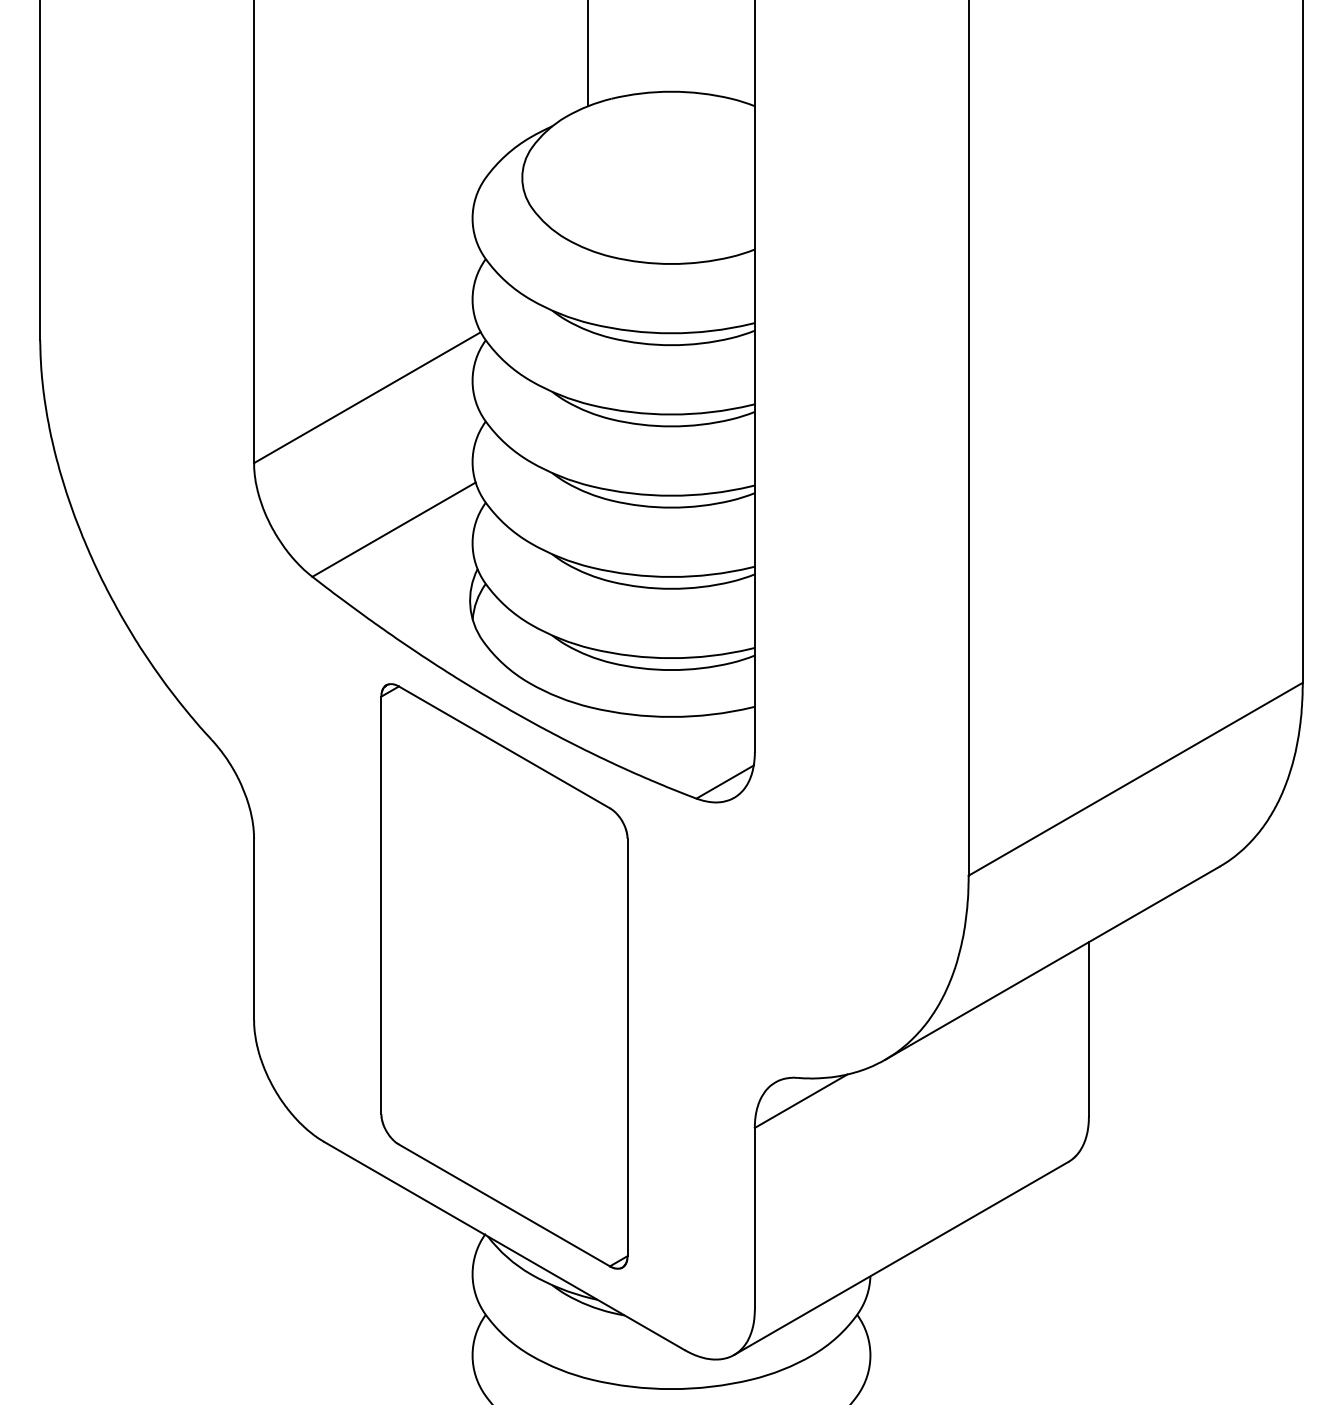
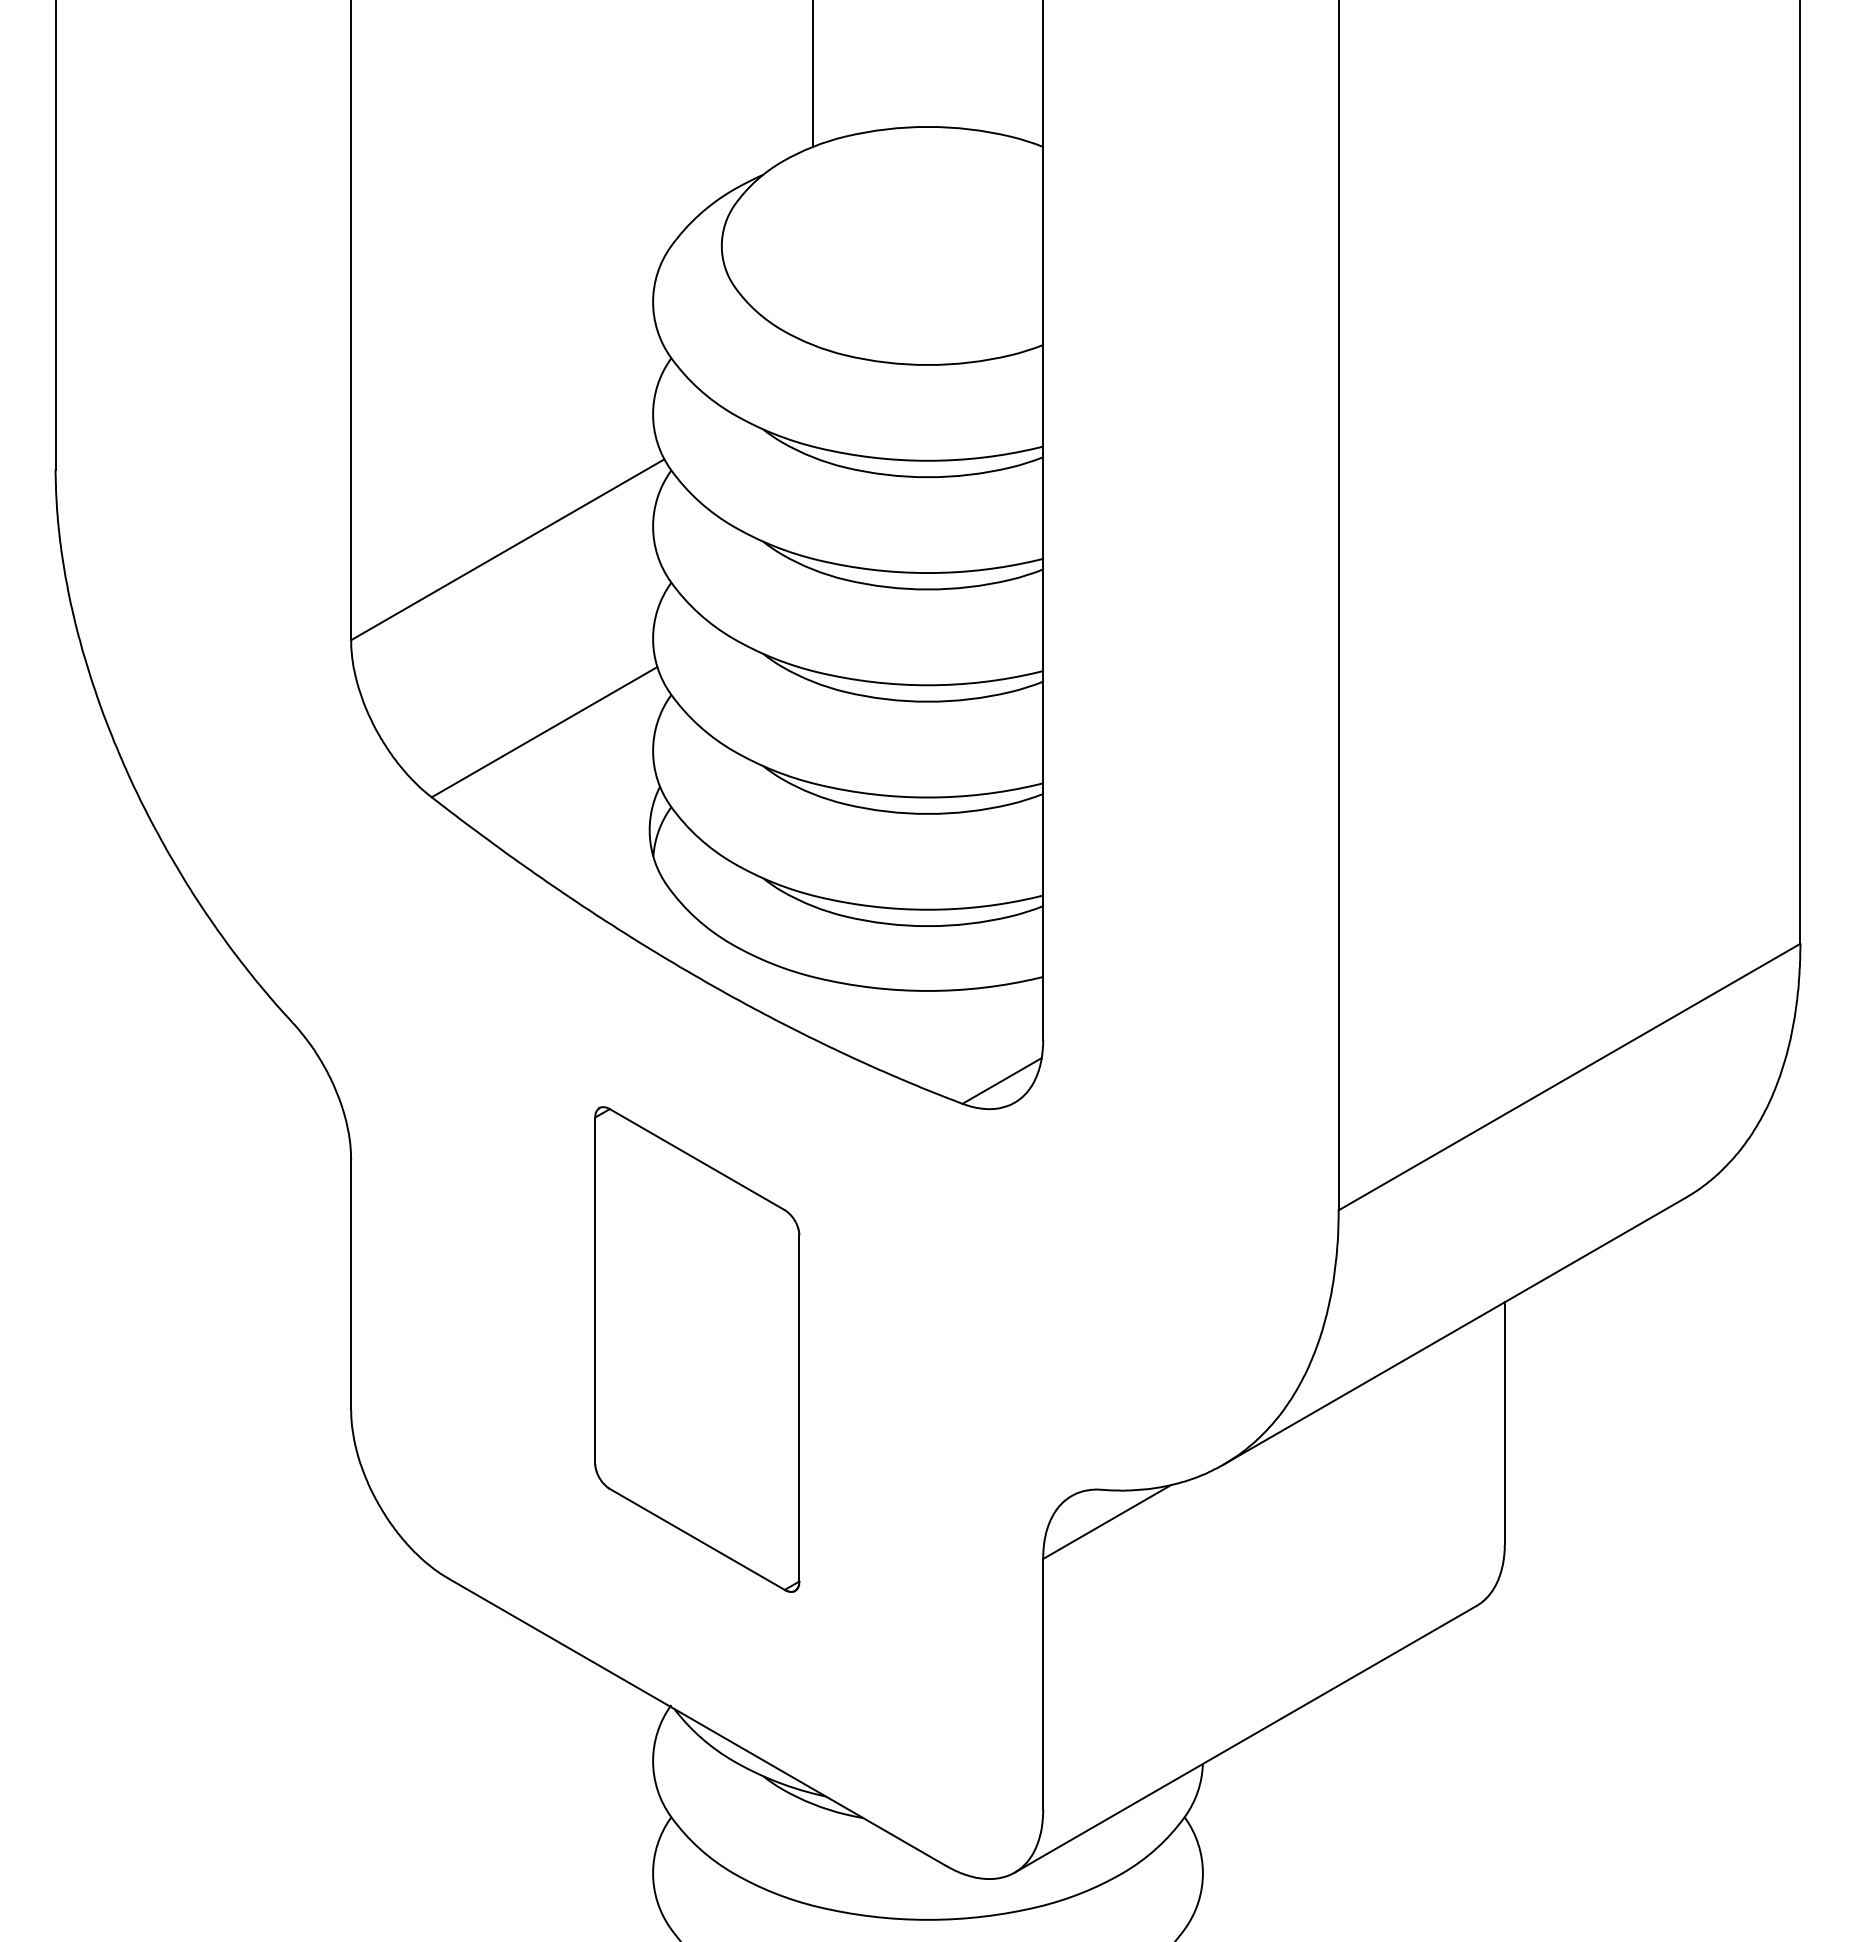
part: (504, 976) -> (697, 1349), size x0.6

